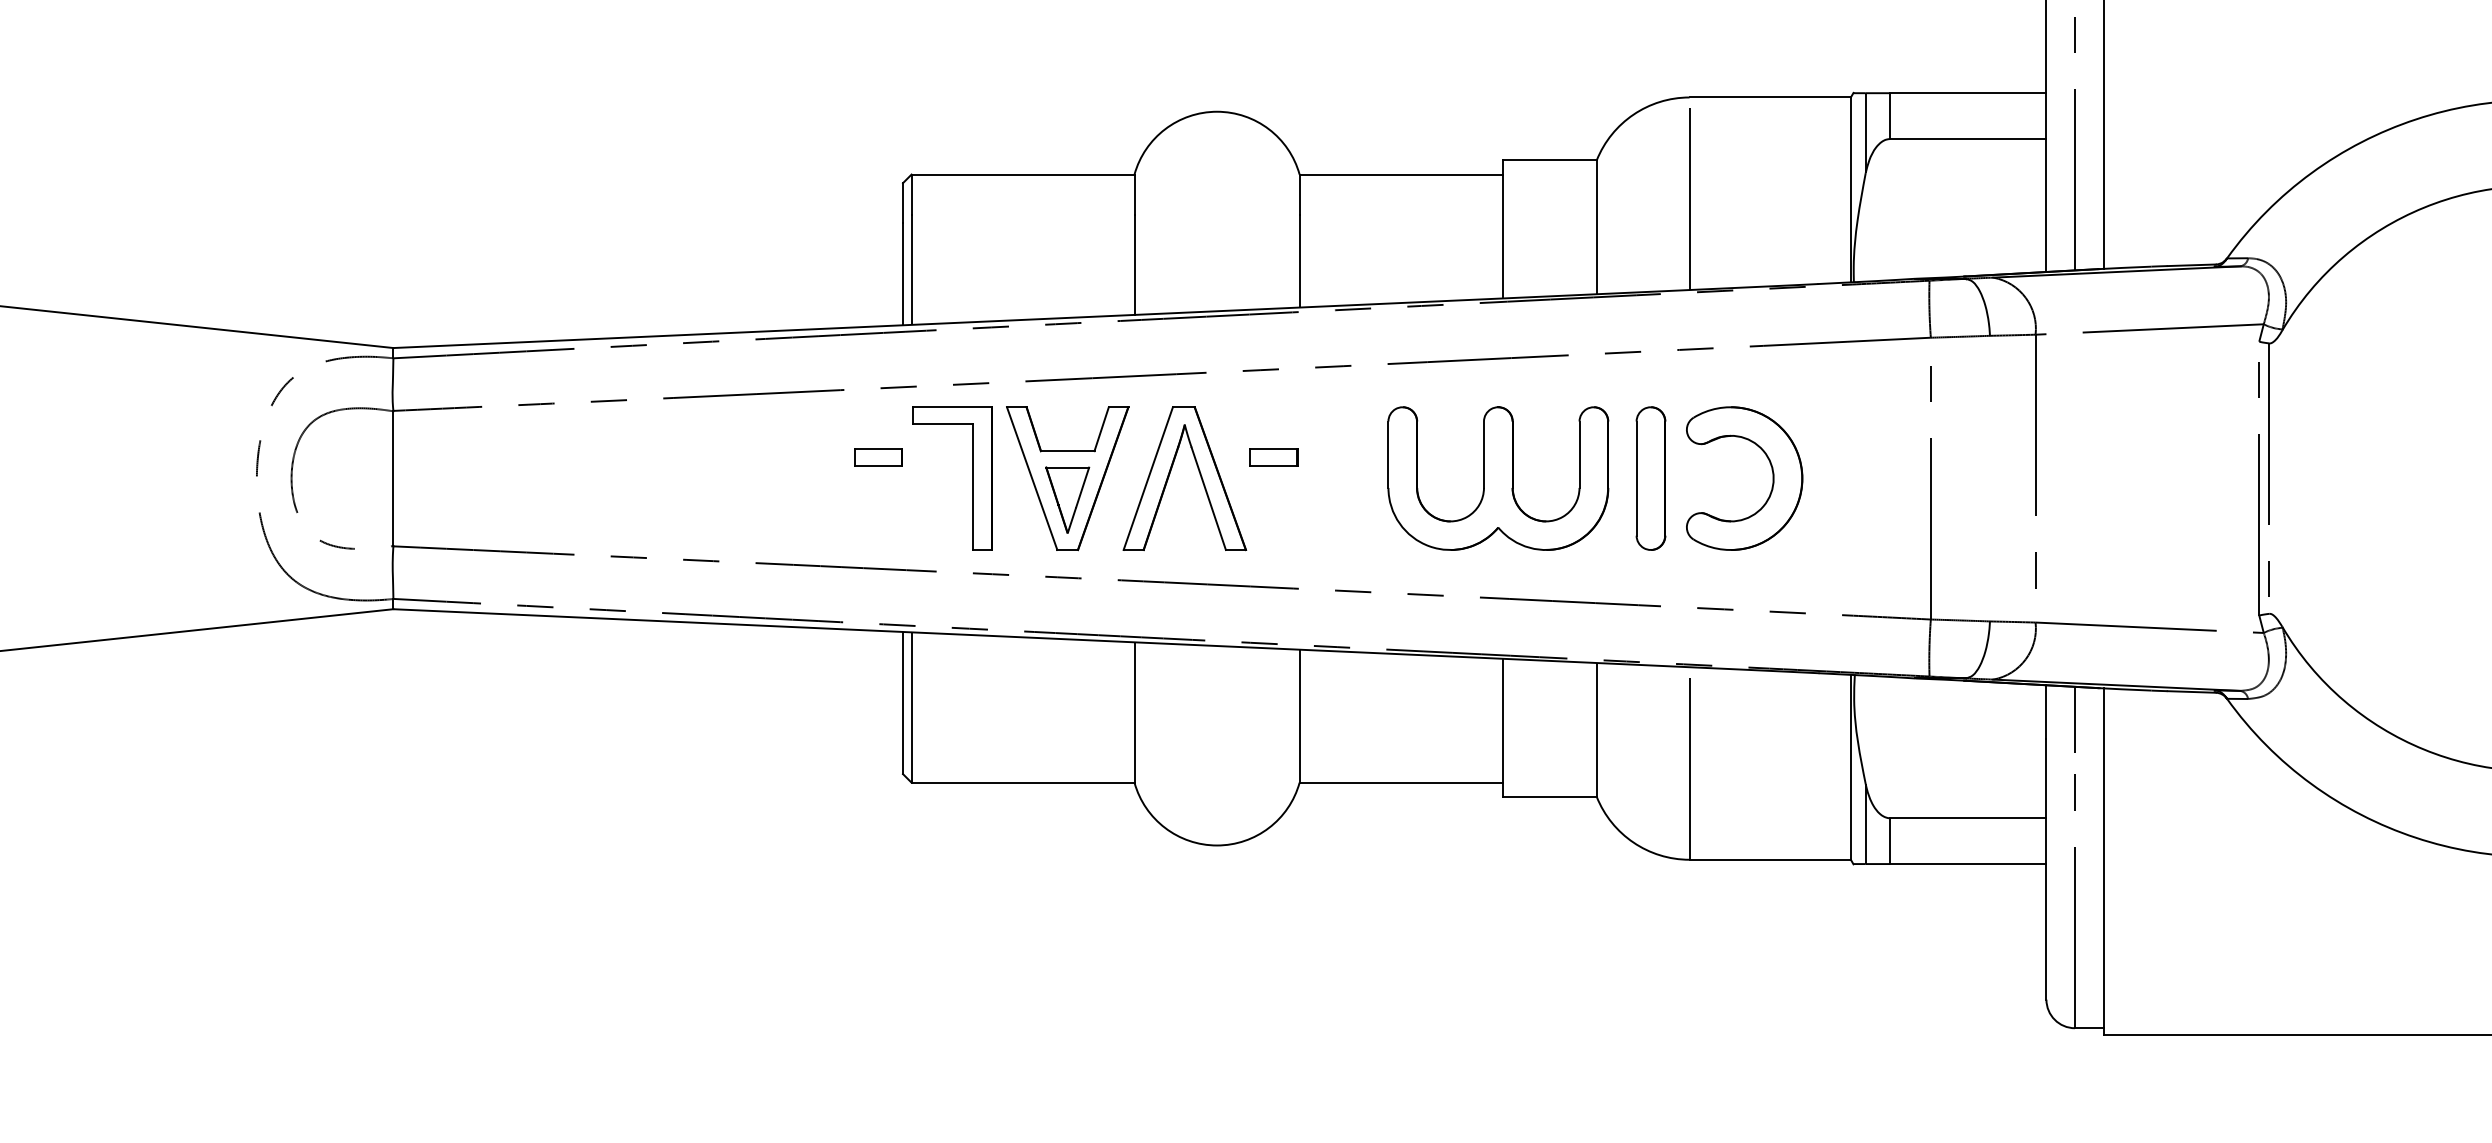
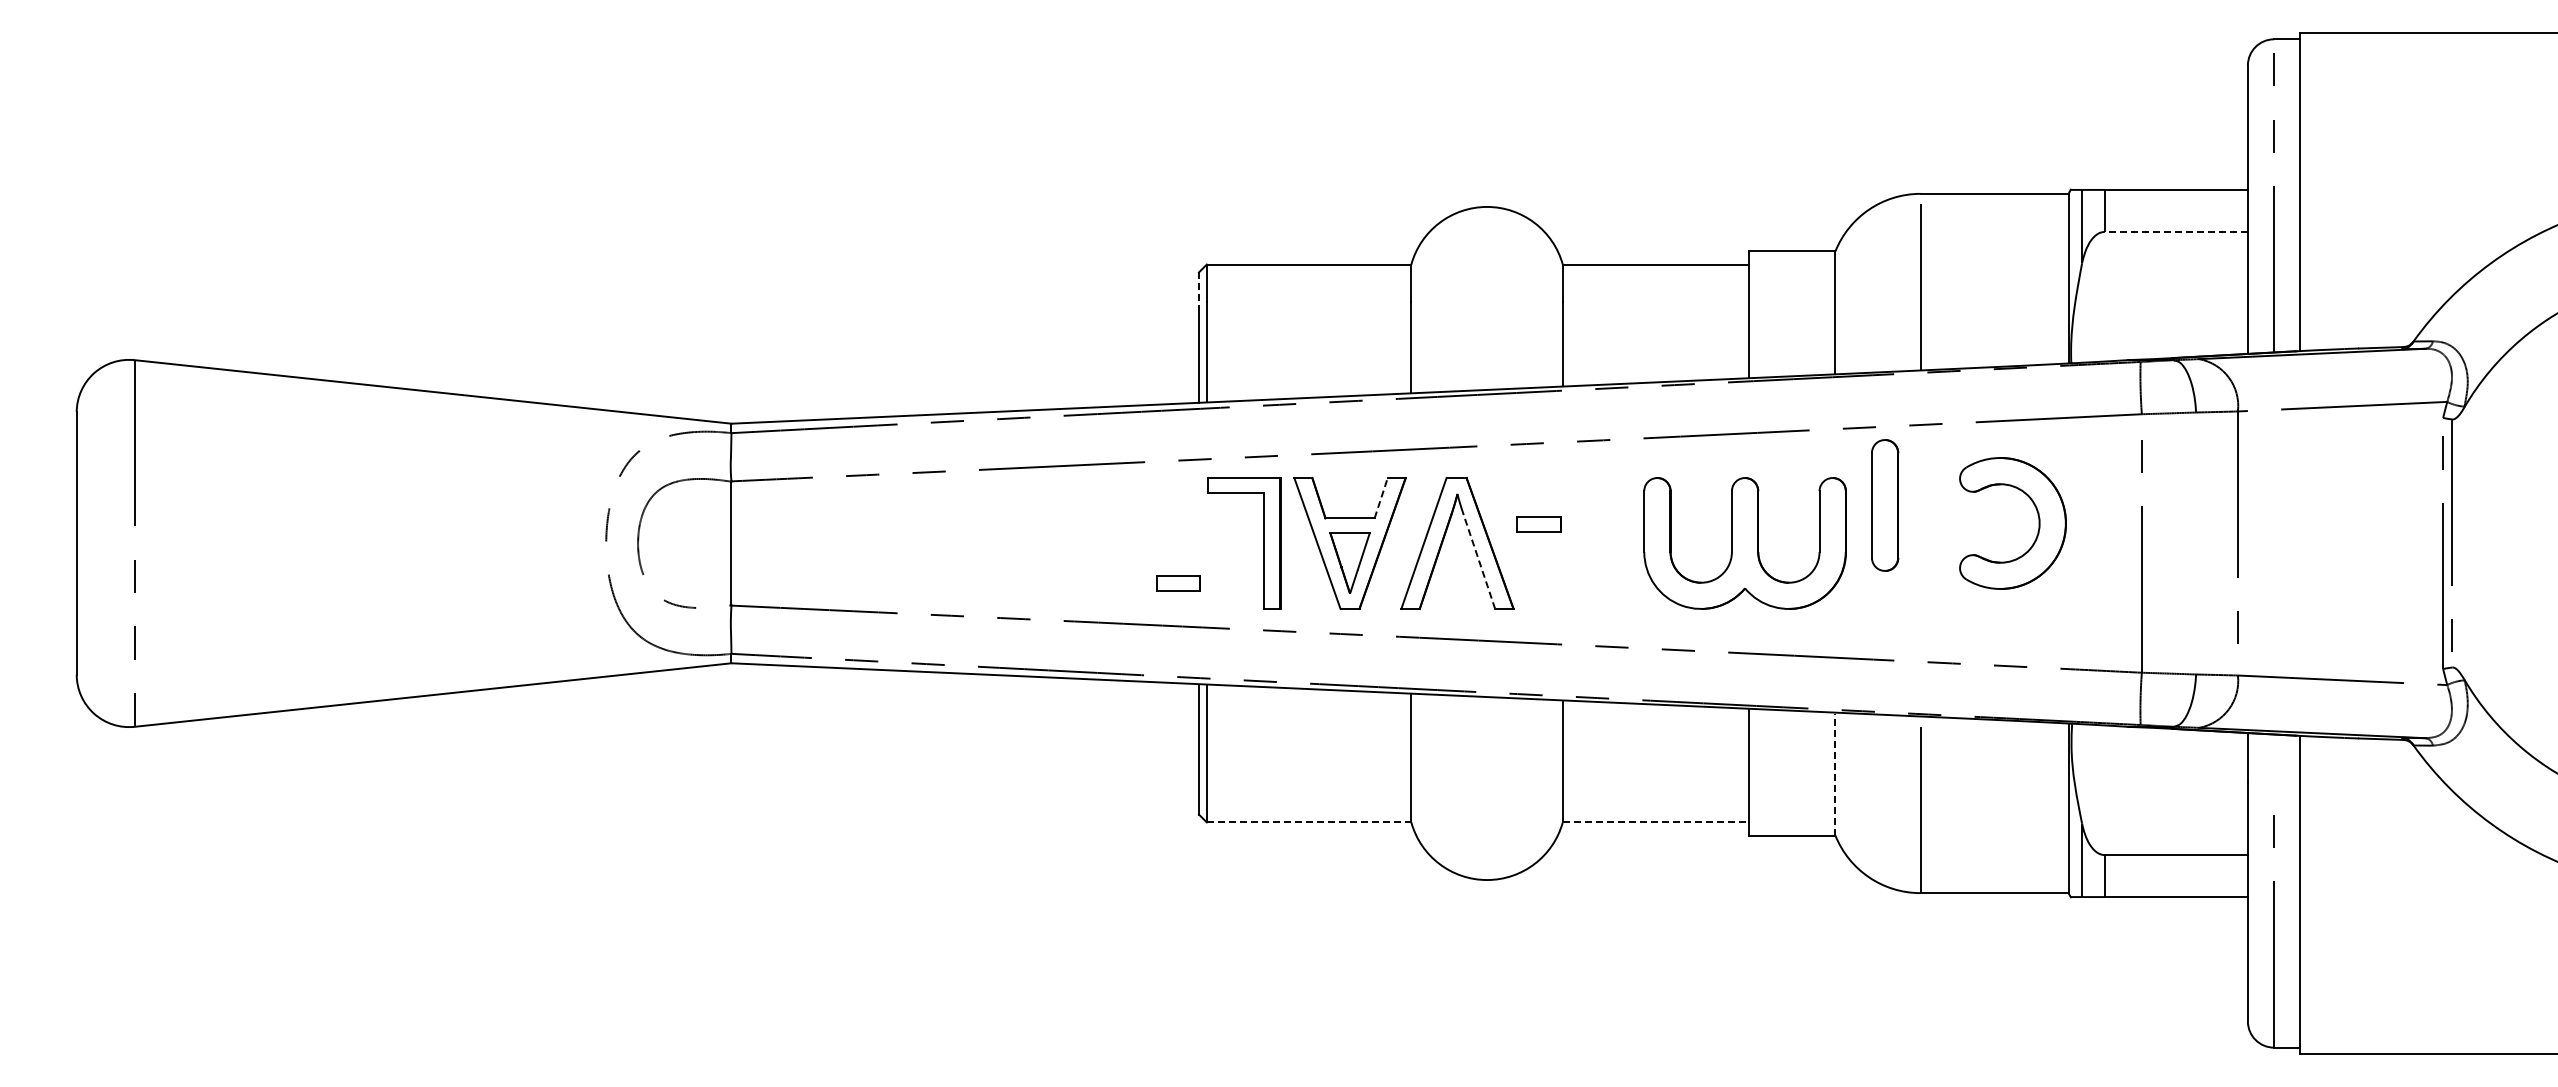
line: (1968, 138) -> (2176, 231), solid -> dashed
line: (902, 203) -> (1198, 291), solid -> dashed
line: (1101, 428) -> (1381, 497), solid -> dashed
part: (878, 457) -> (1178, 583), moved
part: (1651, 478) -> (1885, 505), moved
part: (1772, 478) -> (2038, 523), moved
line: (1208, 498) -> (1479, 561), solid -> dashed
line: (2075, 719) -> (2274, 764), removed
line: (1596, 730) -> (1835, 774), solid -> dashed
line: (1023, 782) -> (1309, 822), solid -> dashed
line: (1401, 782) -> (1656, 822), solid -> dashed

